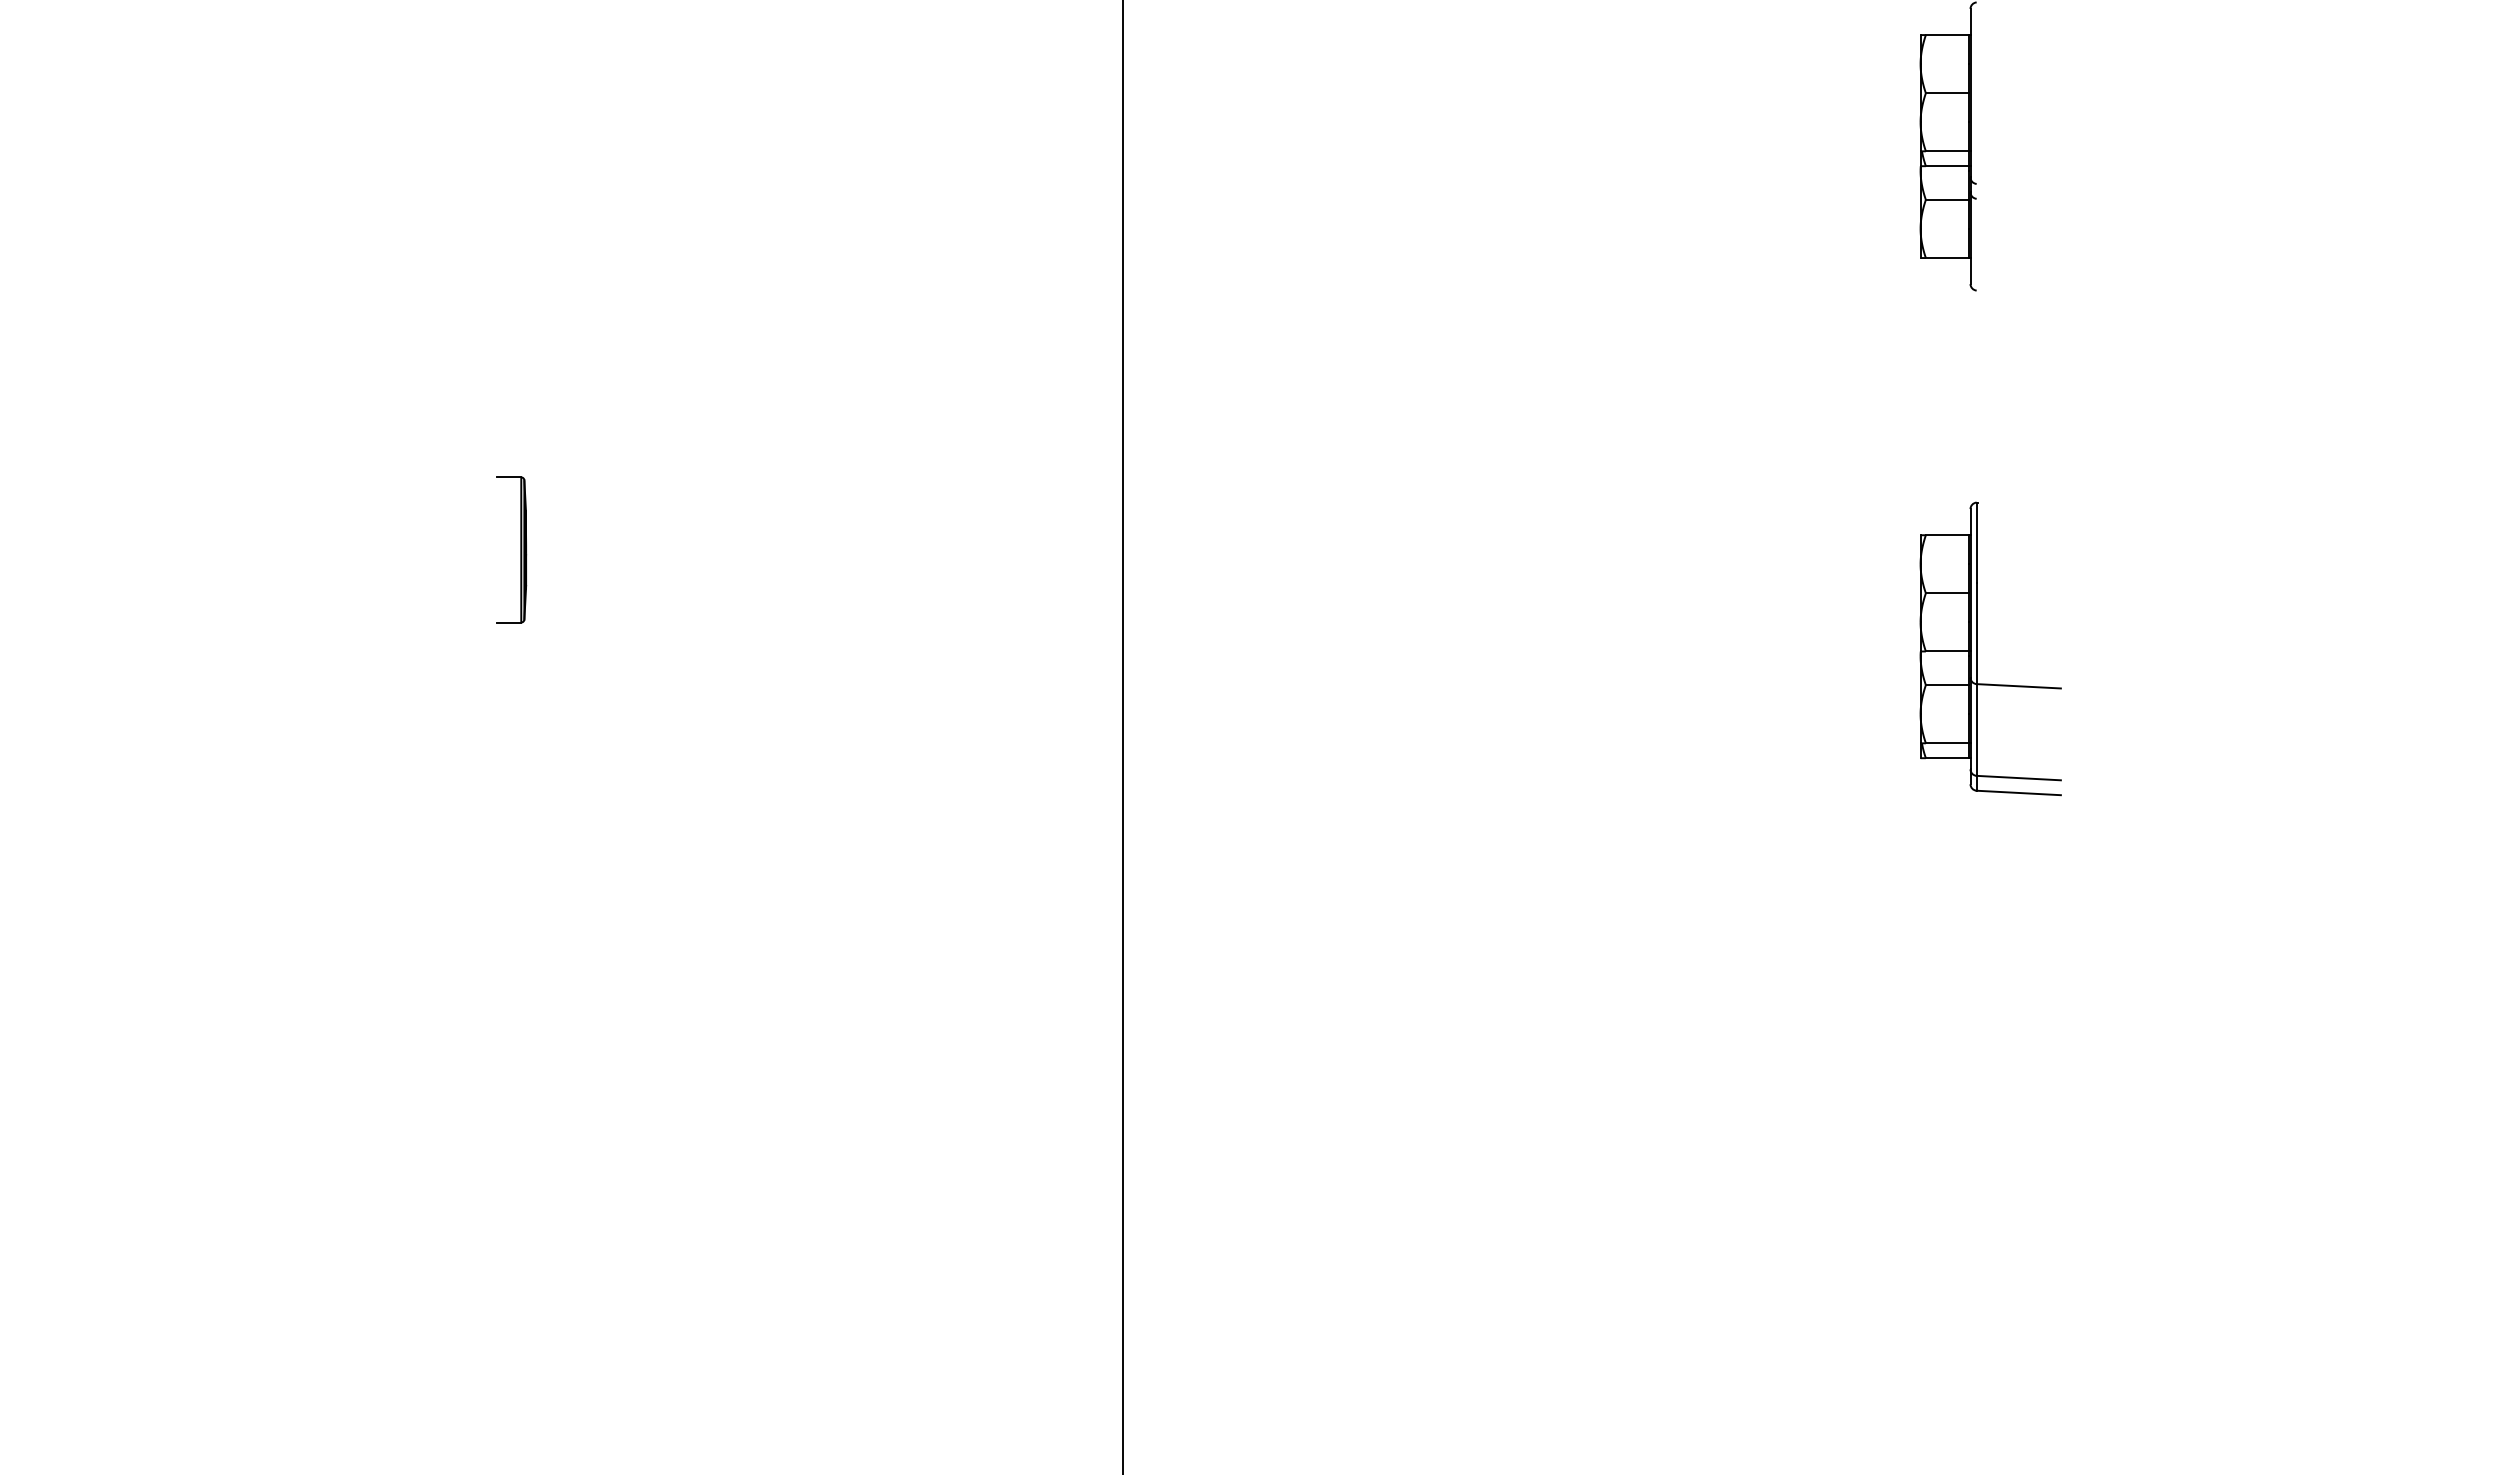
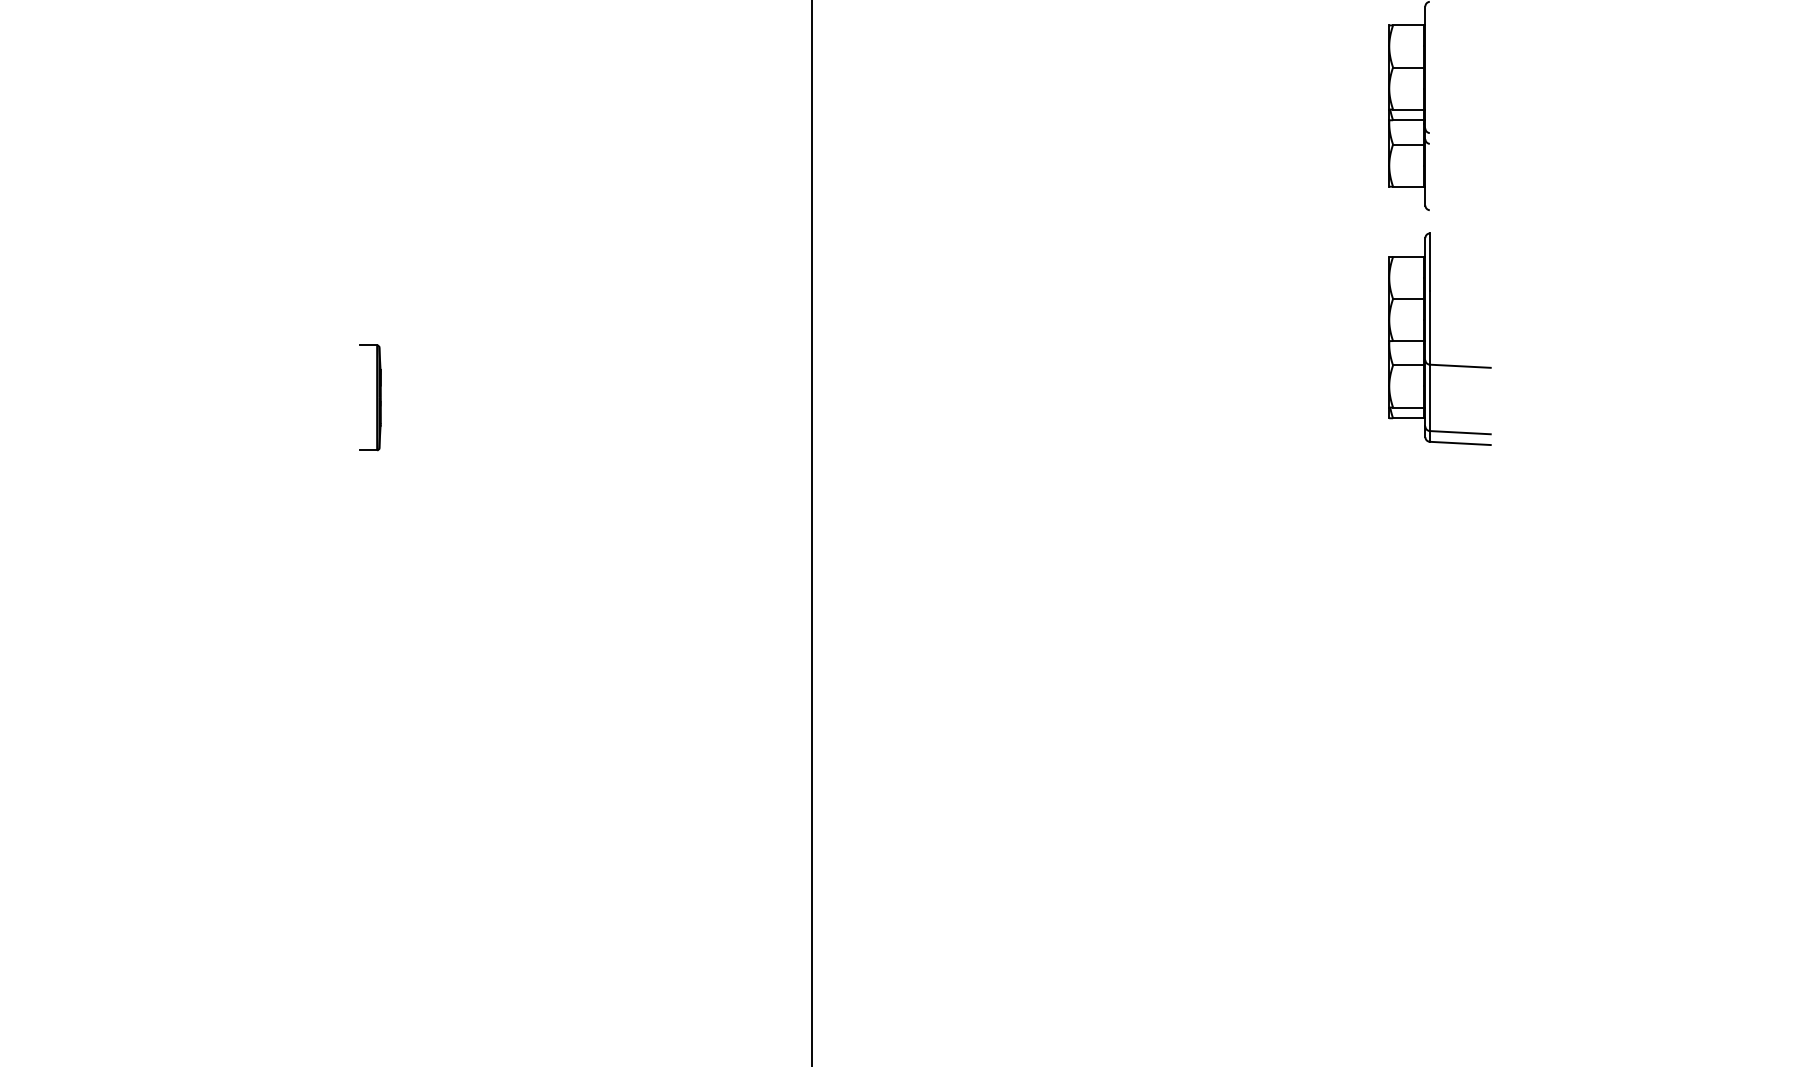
part: (1977, 648) -> (1430, 338), moved

